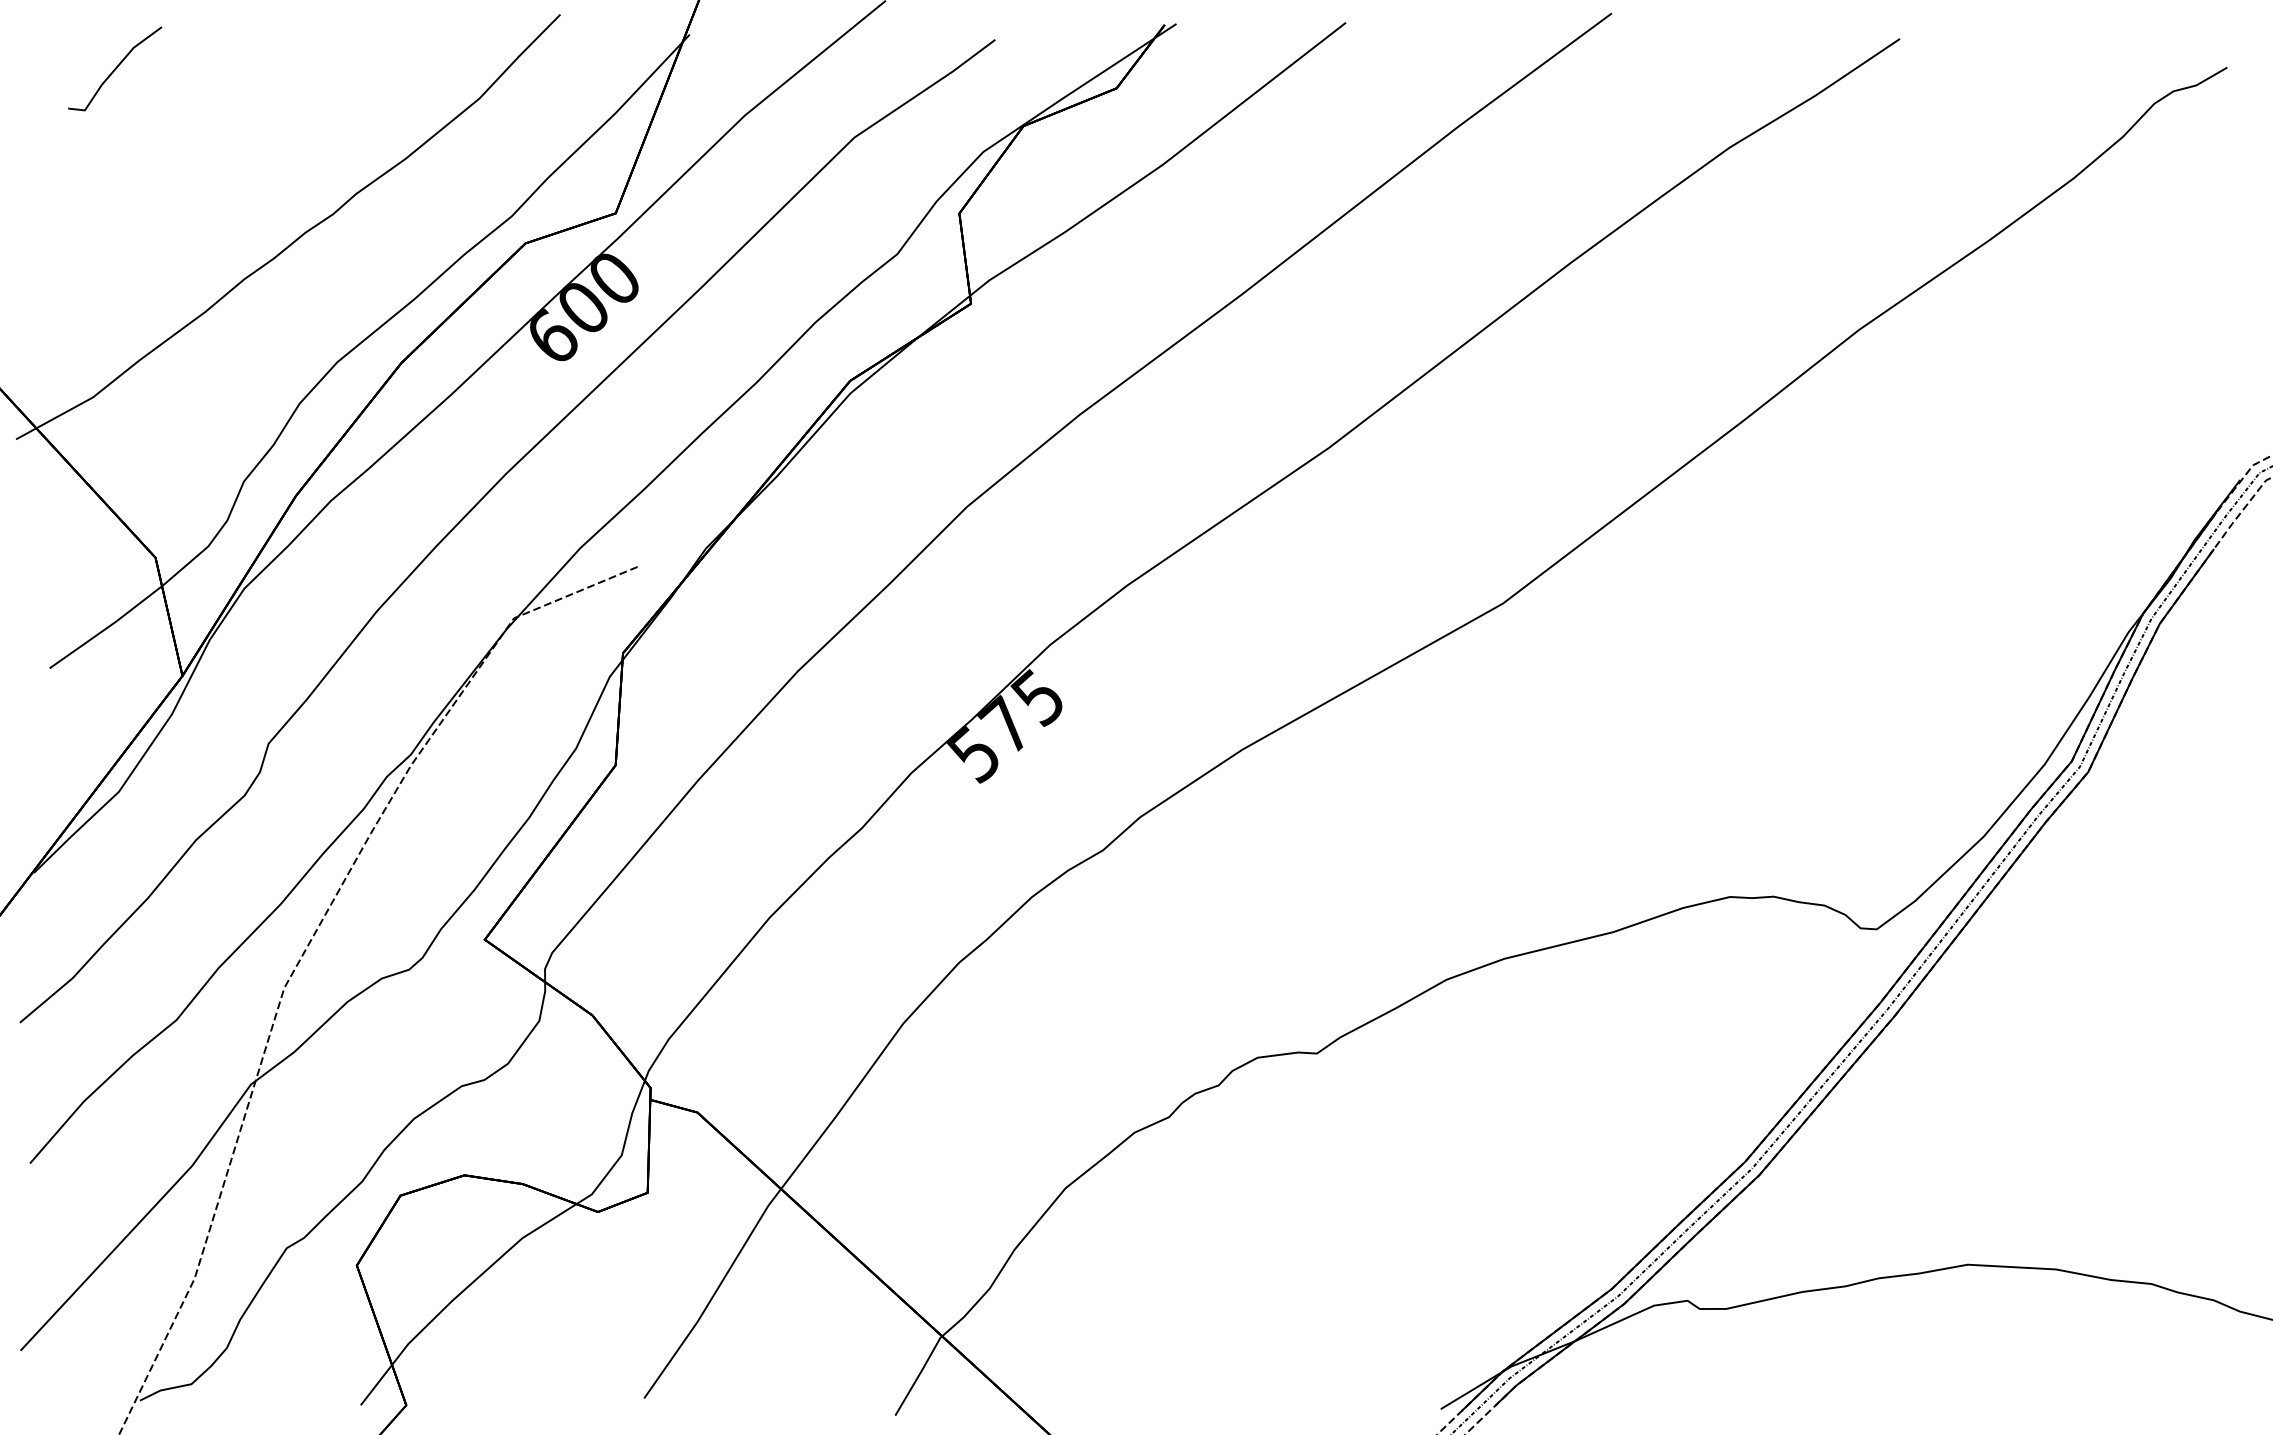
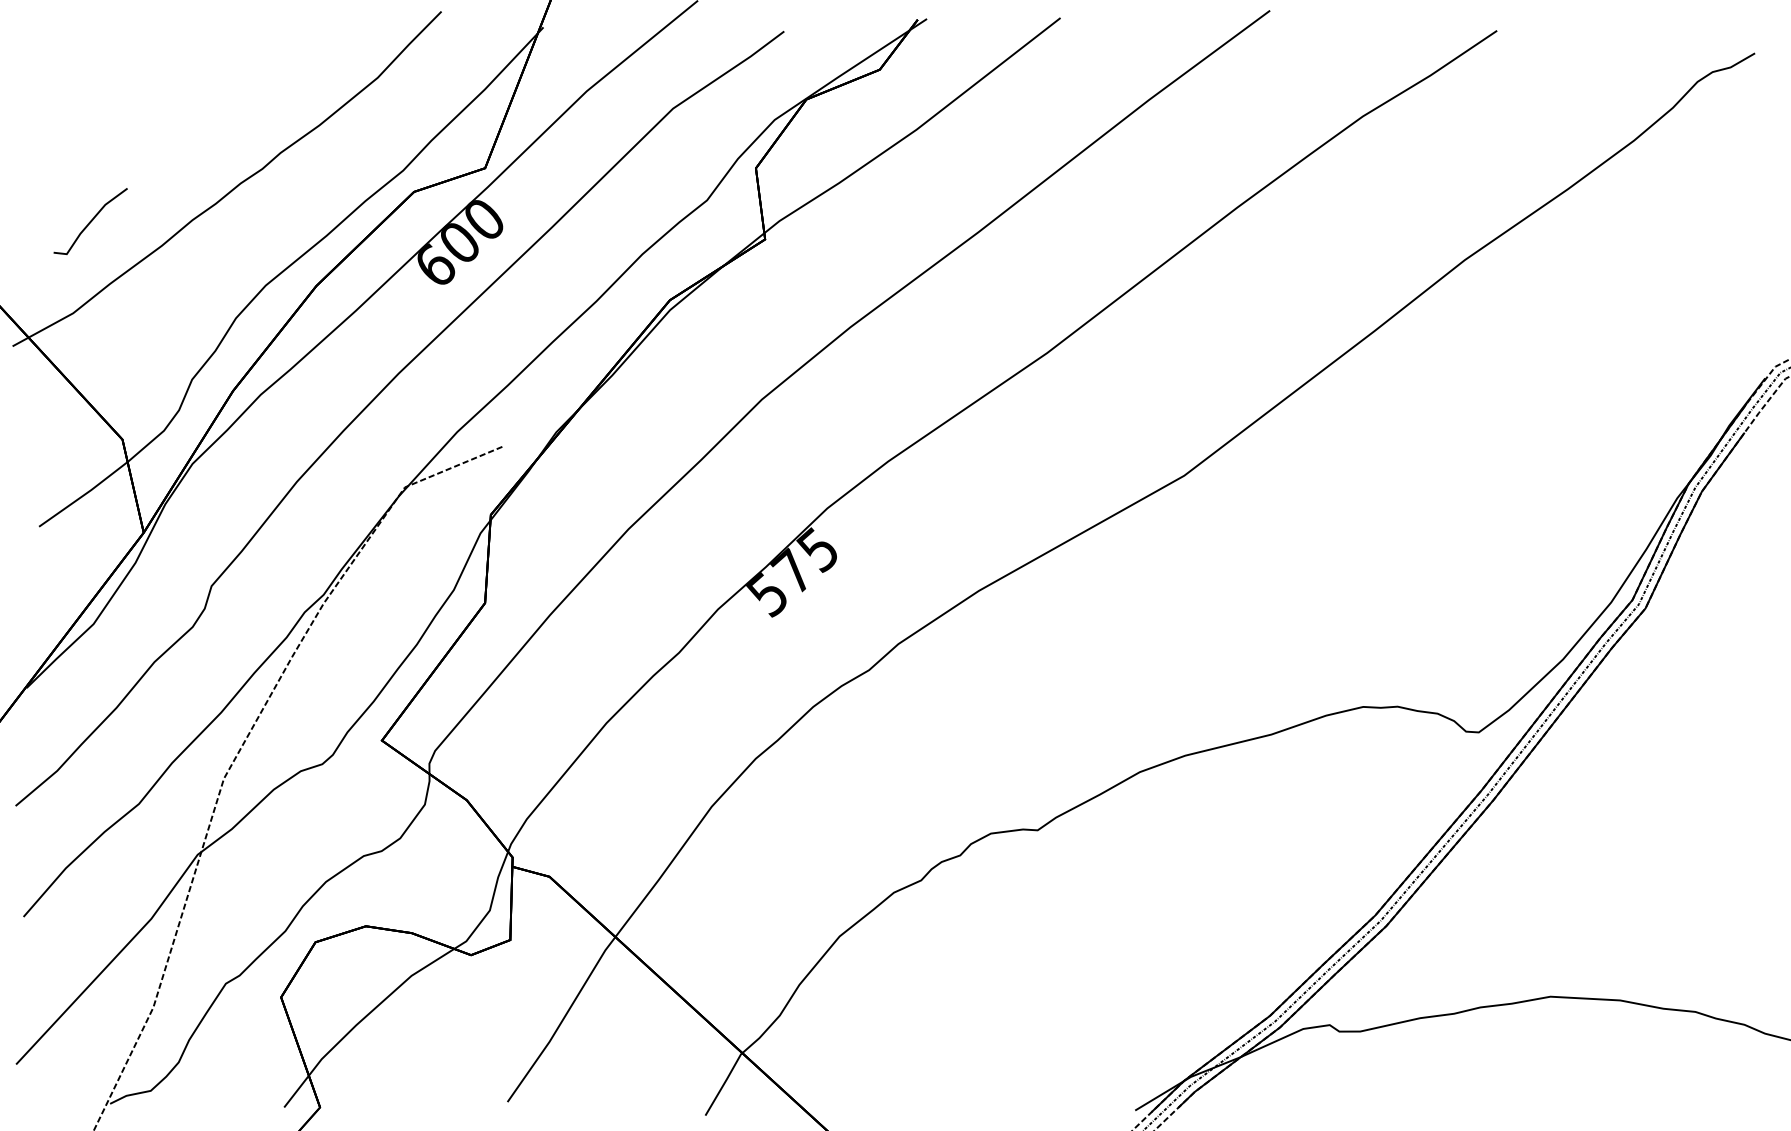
line: (115, 68) -> (90, 221), moved

